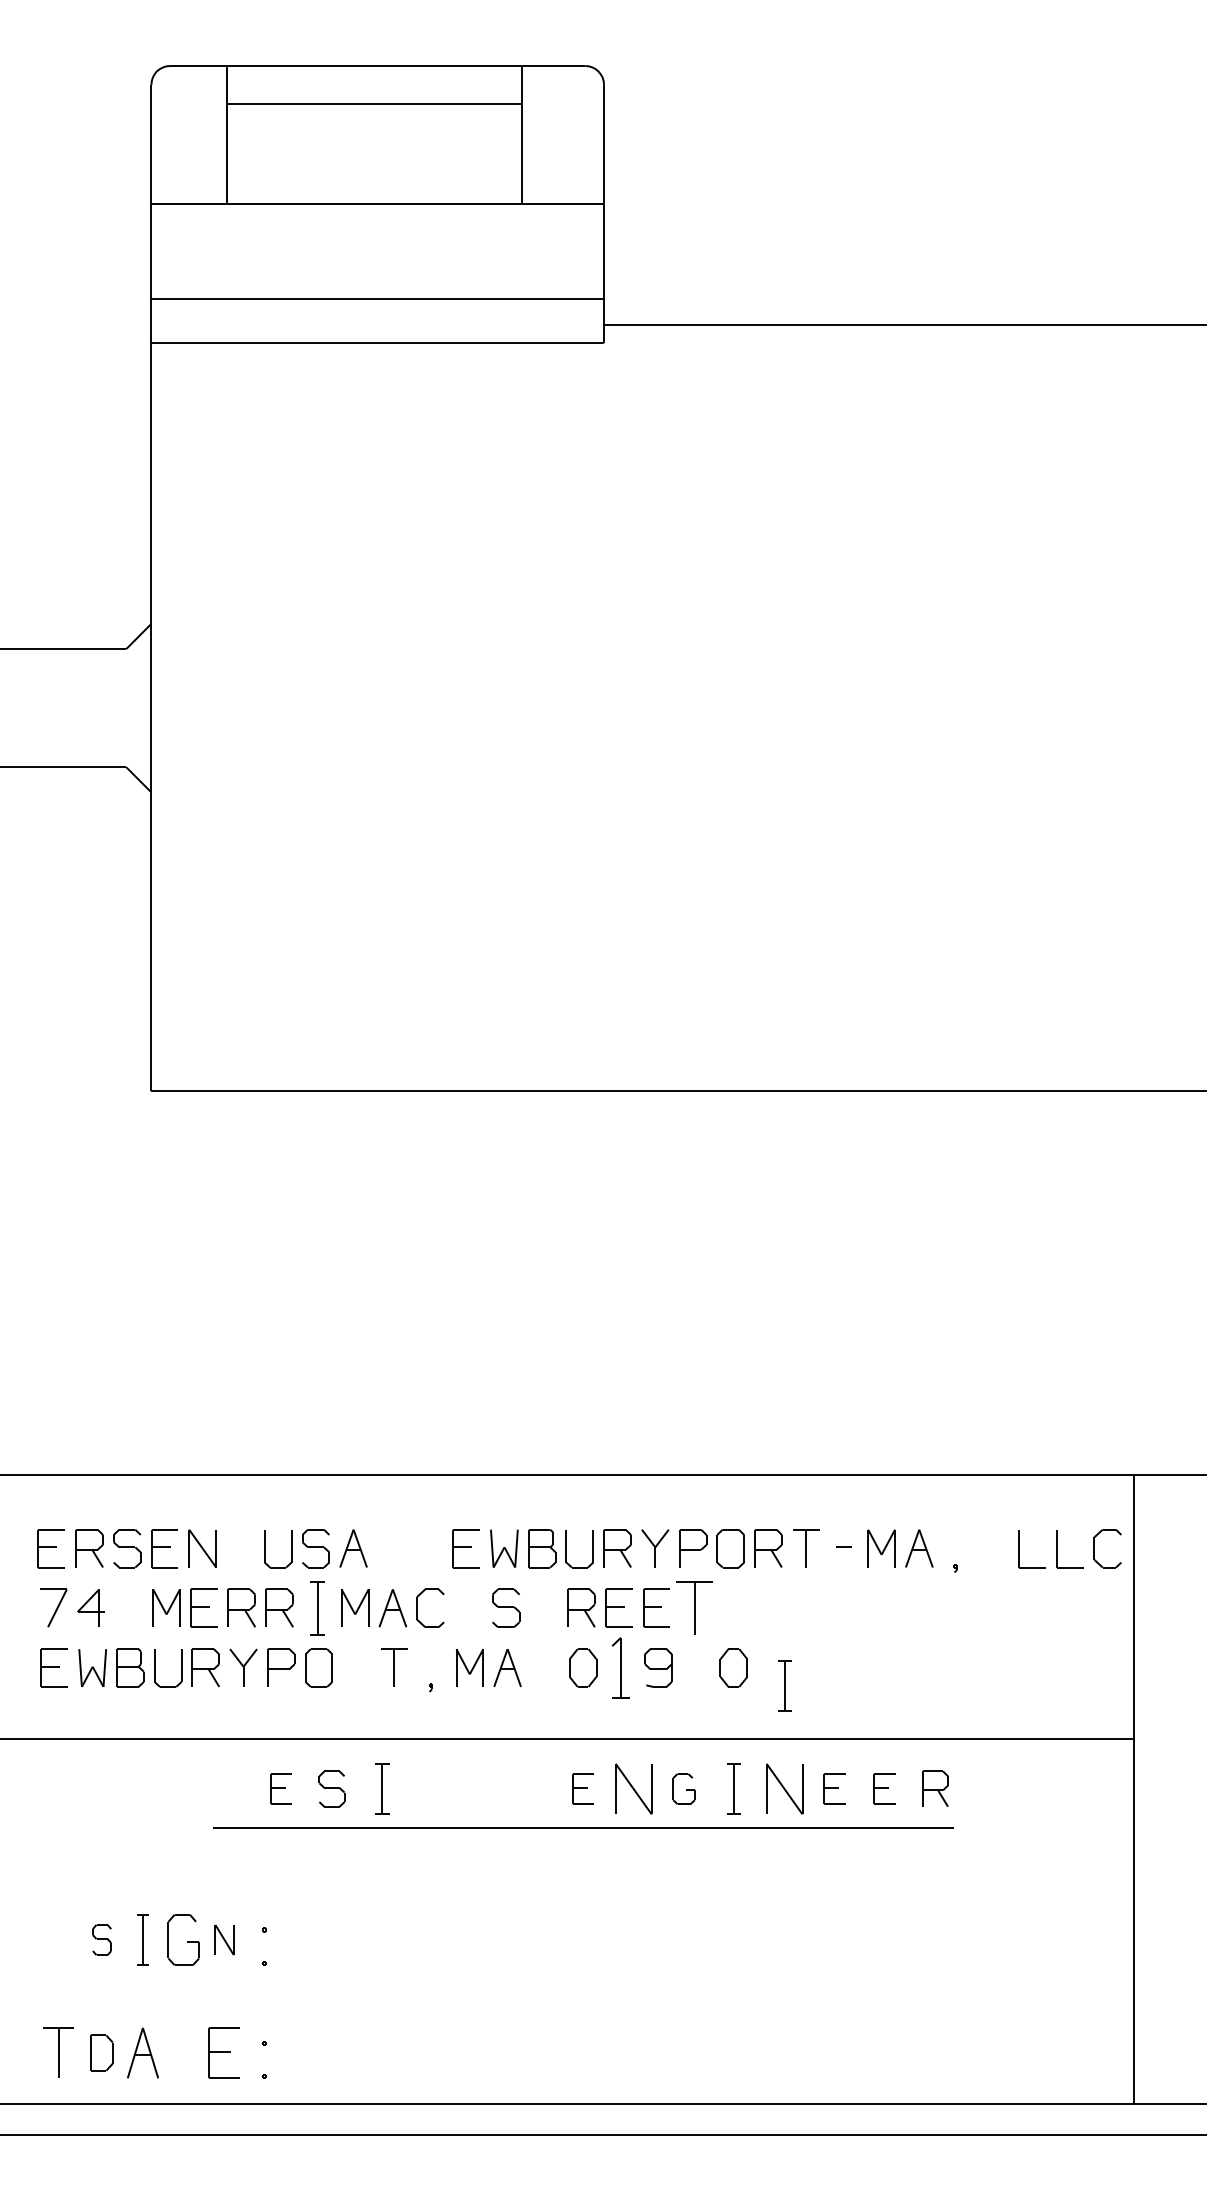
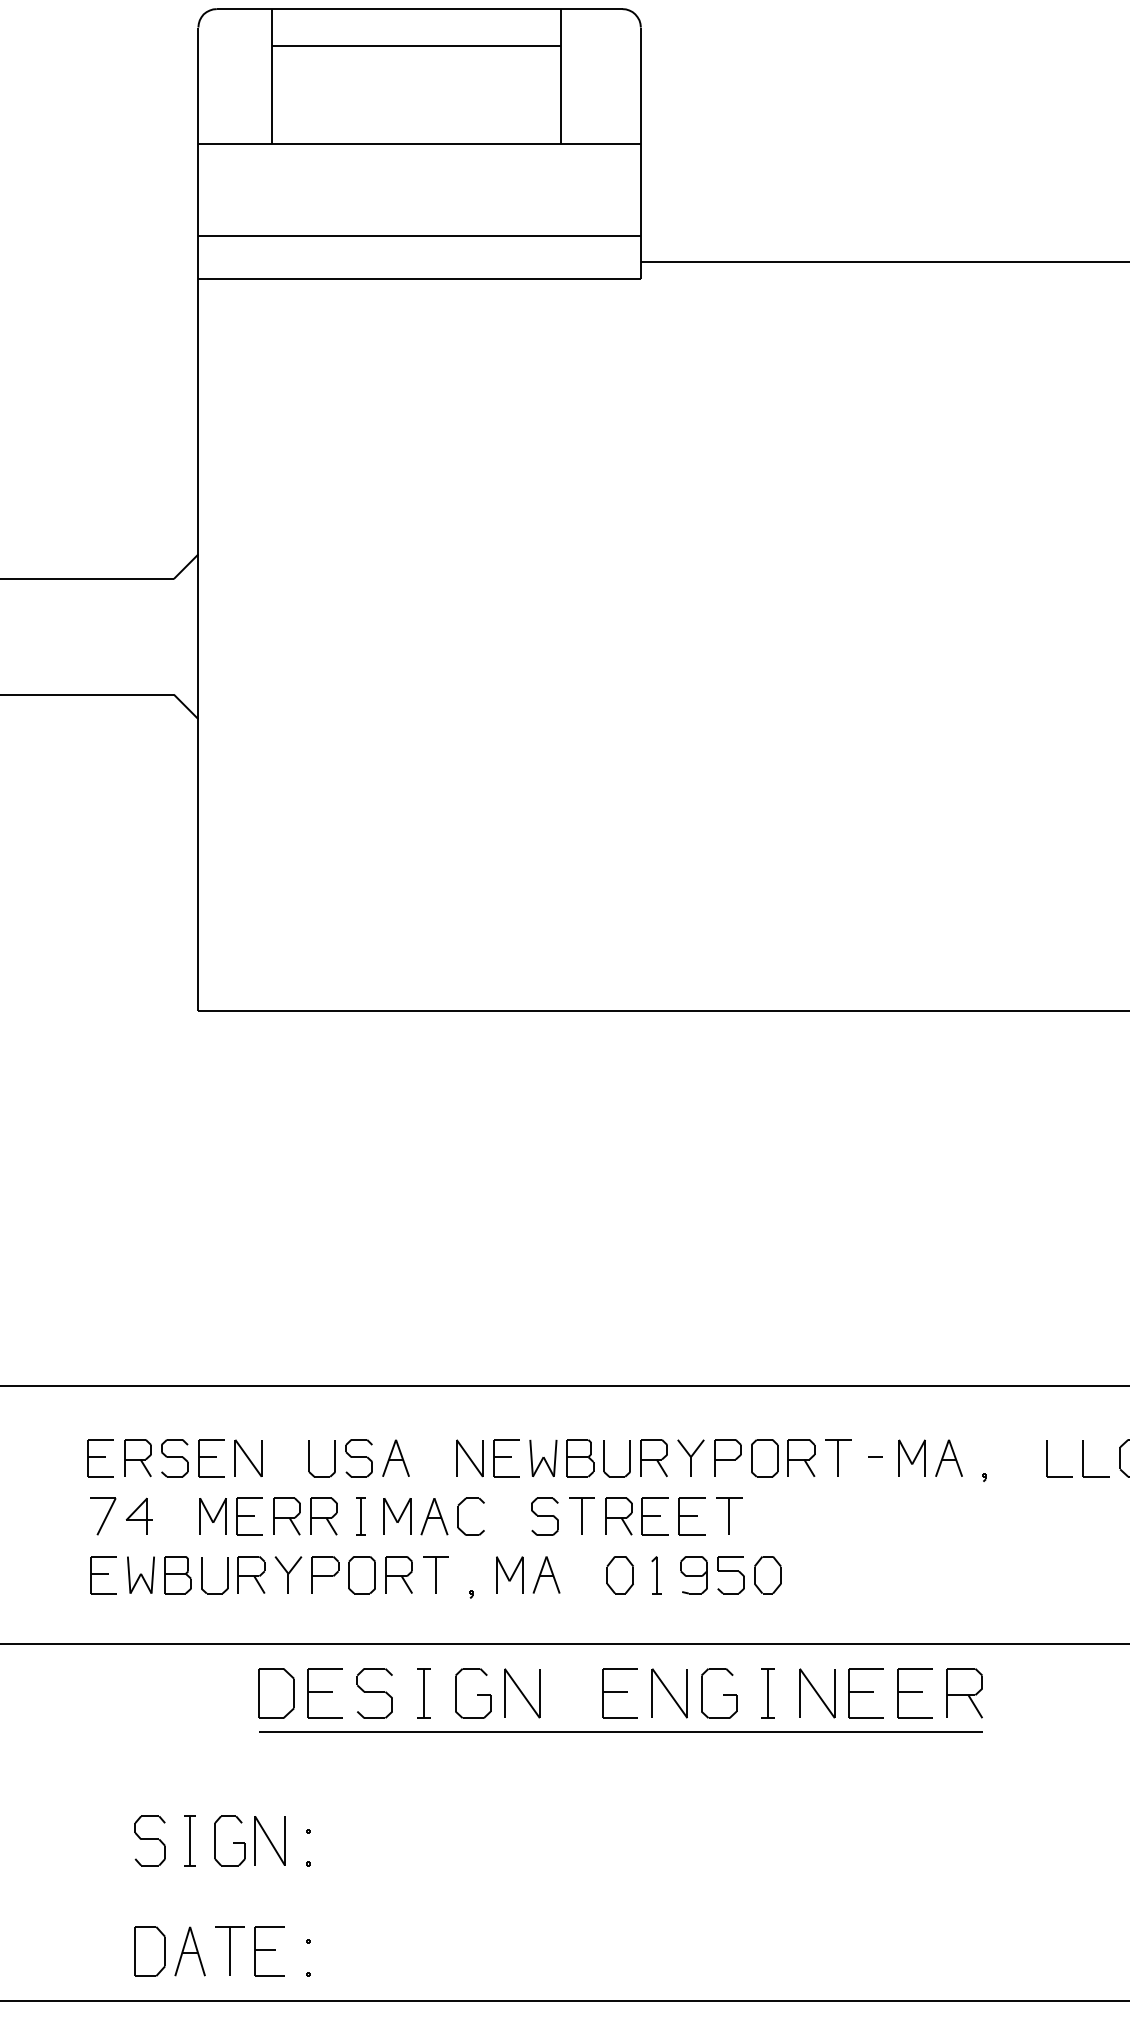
part: (429, 1548) -> (470, 1458), added
part: (317, 1607) -> (360, 1515), size x0.71
part: (543, 1607) -> (581, 1515), added
part: (694, 1607) -> (729, 1515), size x0.71
part: (356, 1667) -> (398, 1574), added
part: (620, 1667) -> (656, 1574), size x0.62
part: (696, 1667) -> (731, 1574), added
part: (784, 1685) -> (817, 1592), removed
part: (230, 1788) -> (275, 1692), added
part: (281, 1788) -> (325, 1692), size x1.67
part: (331, 1788) -> (374, 1692), size x1.43
part: (432, 1788) -> (473, 1692), added
part: (482, 1788) -> (522, 1692), added
part: (582, 1788) -> (619, 1692), size x1.67
part: (683, 1788) -> (718, 1692), size x1.67
part: (834, 1788) -> (866, 1692), size x1.67
part: (884, 1788) -> (914, 1692), size x1.67
part: (935, 1788) -> (964, 1692), size x1.43
part: (101, 1939) -> (149, 1840), size x1.67
part: (224, 1939) -> (269, 1840), size x1.67
part: (58, 2052) -> (229, 1950), moved
part: (101, 2052) -> (149, 1950), size x1.43

